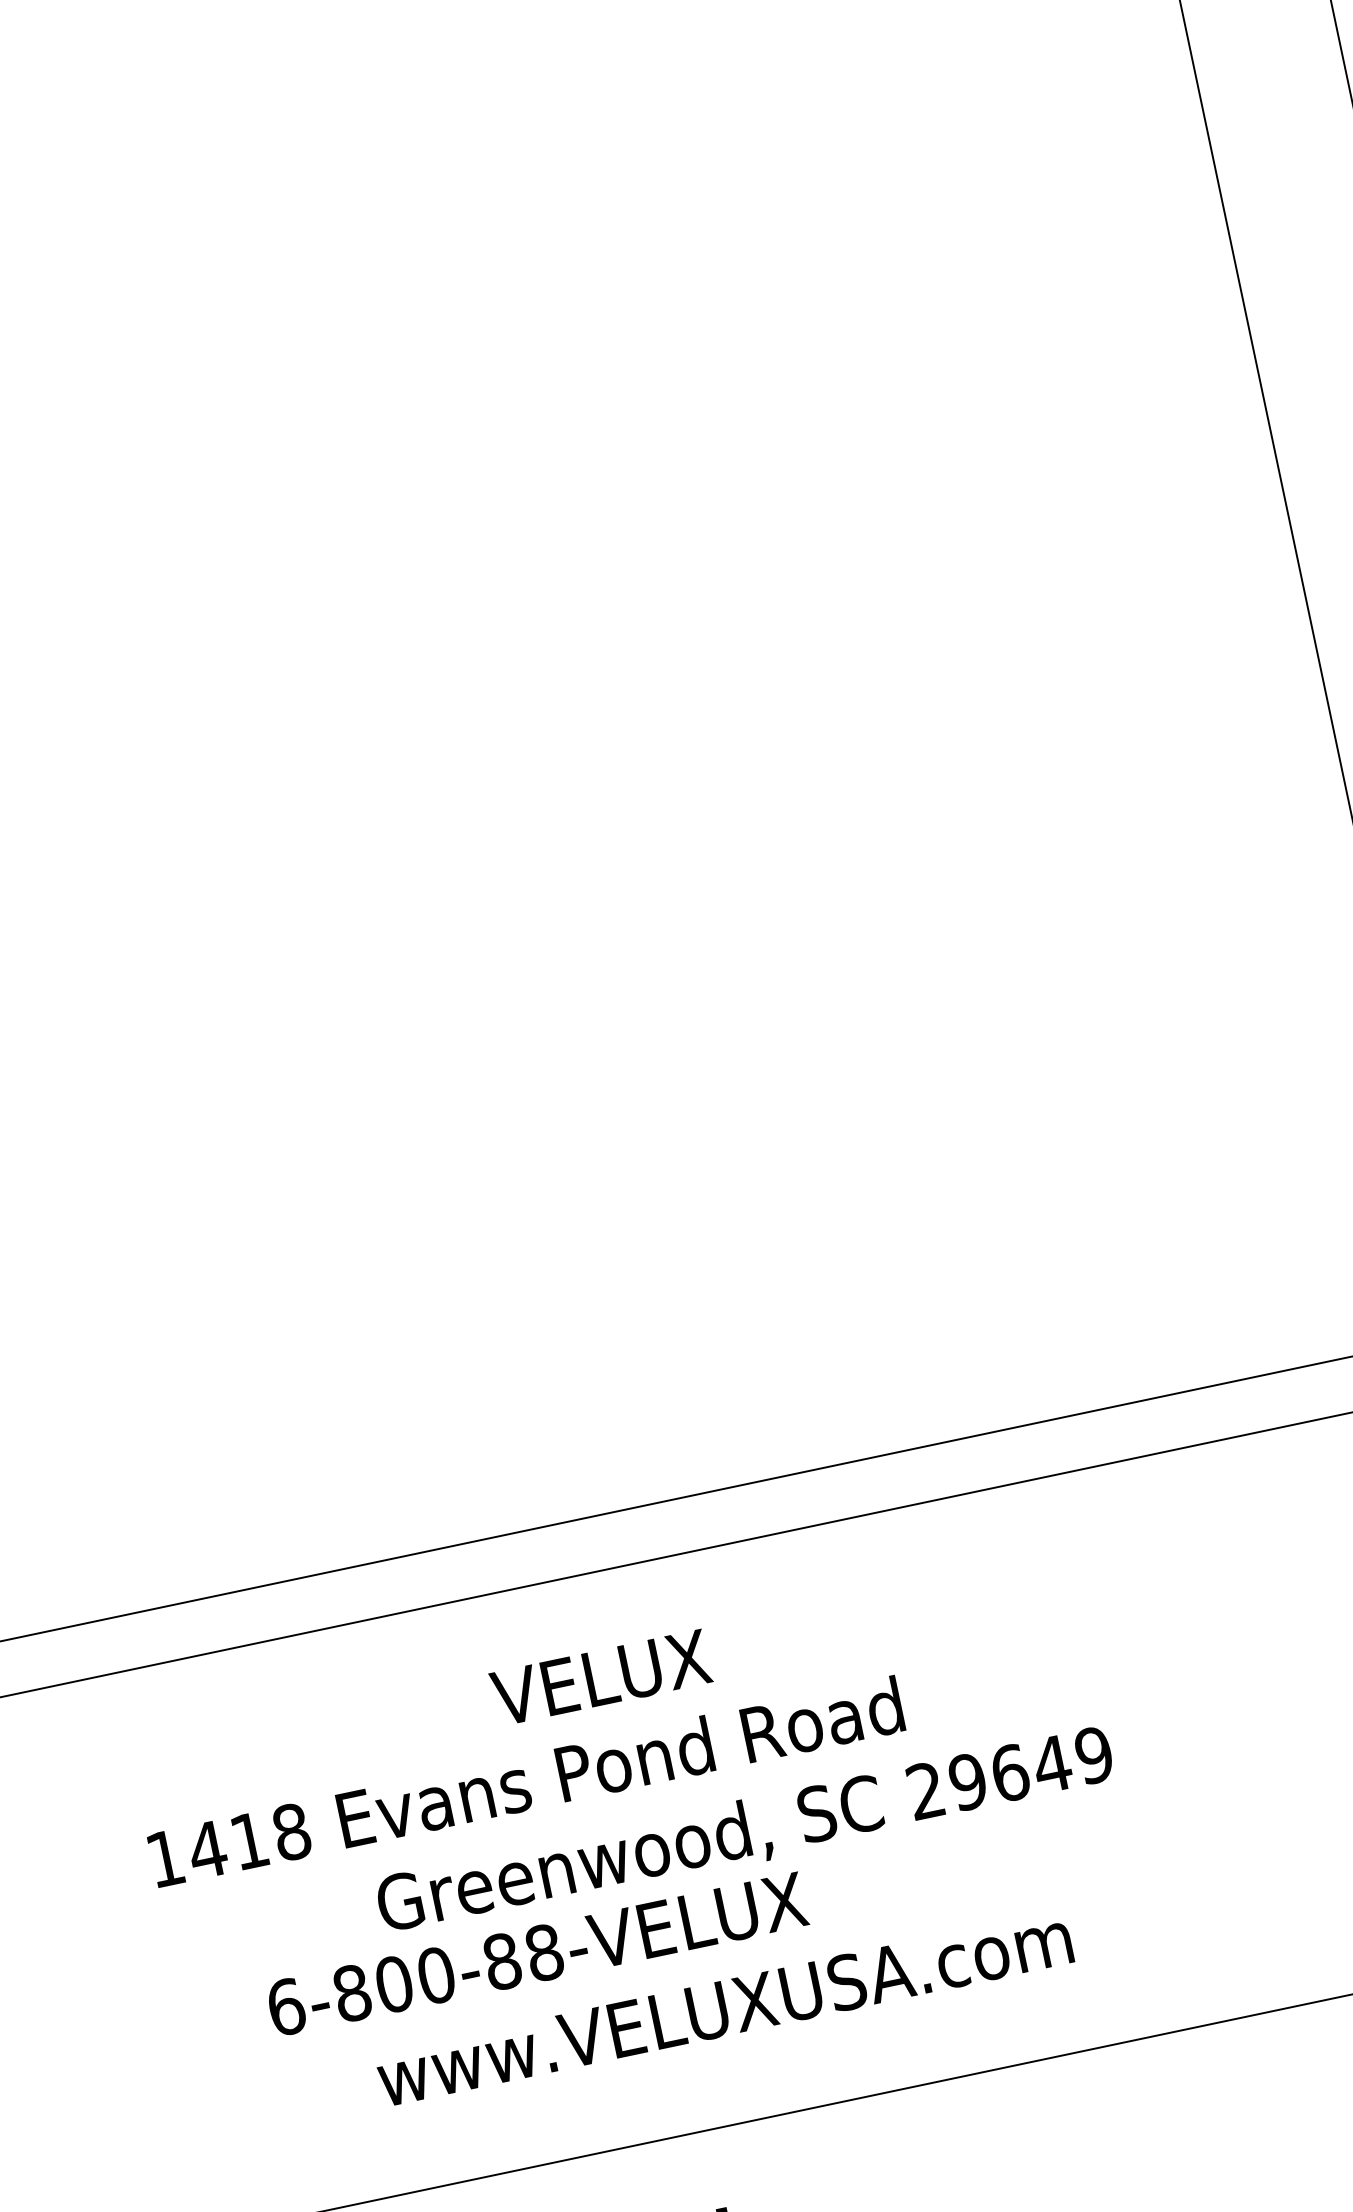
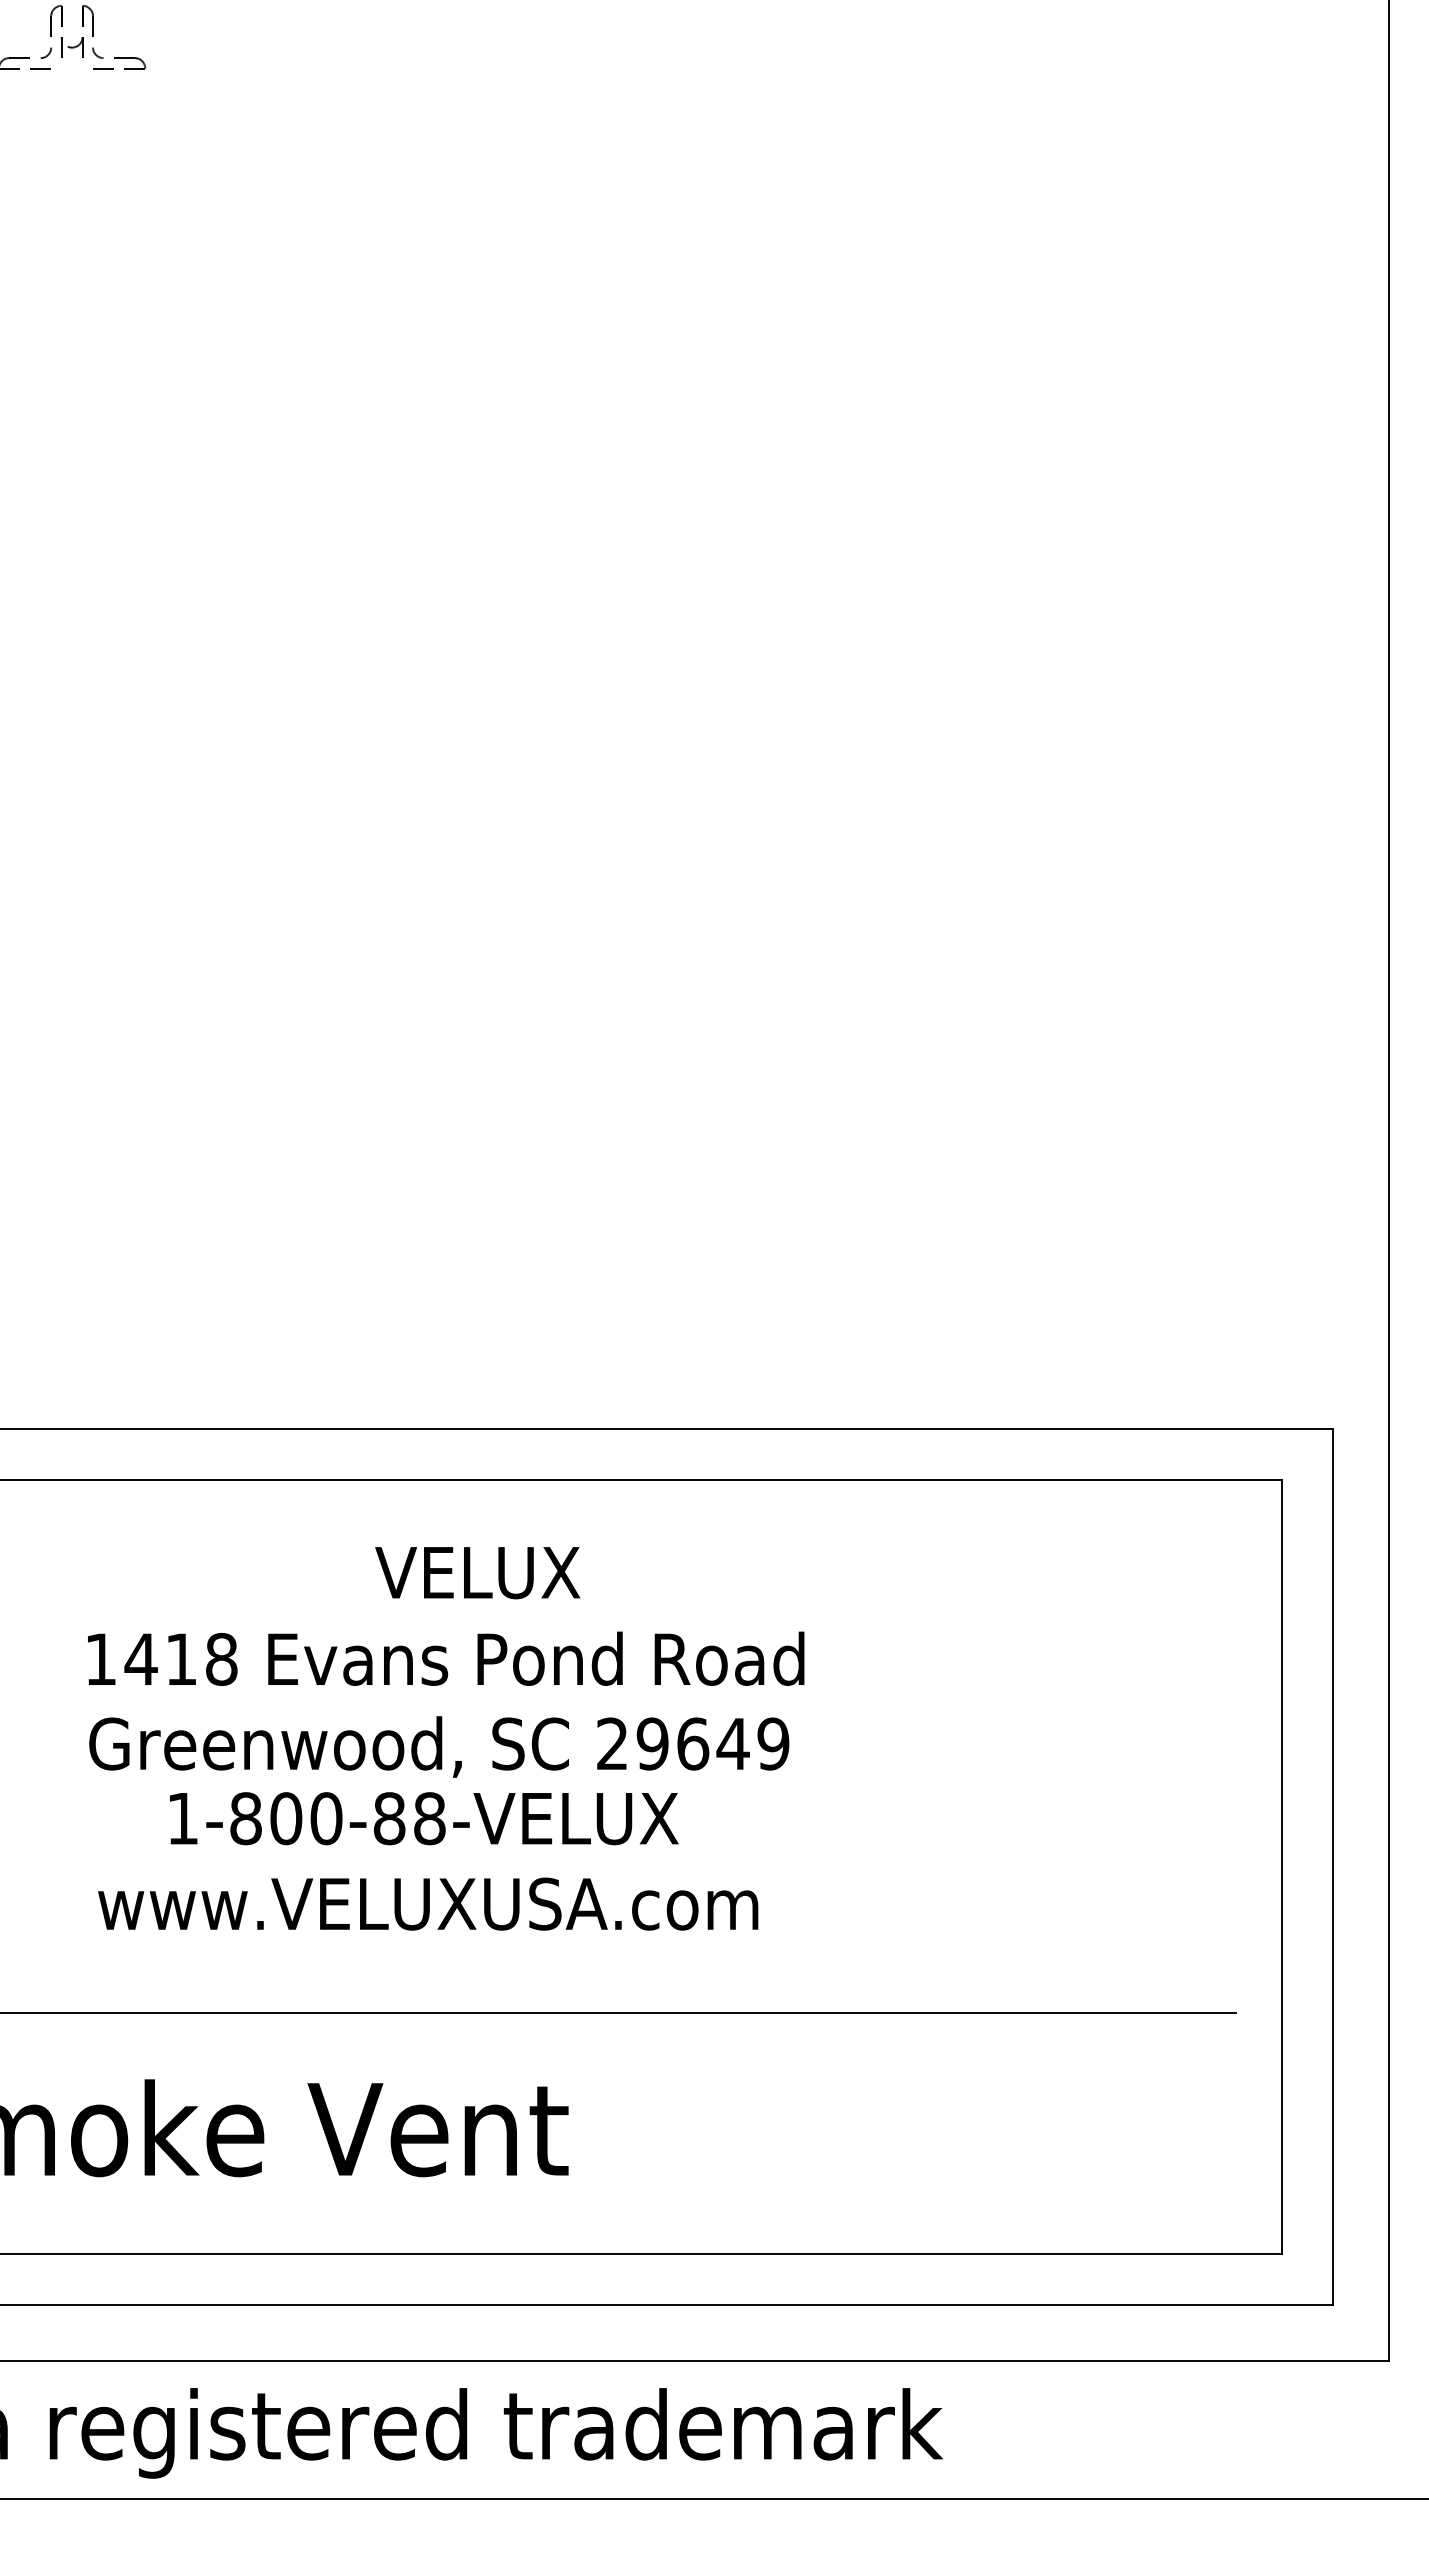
text: (600, 1678) -> (477, 1573), moved
text: (745, 1831) -> (439, 1746), moved
text: (286, 2006) -> (183, 1818), 6-800-88-VELUX -> 1-800-88-VELUX
text: (724, 2007) -> (428, 1903), moved

